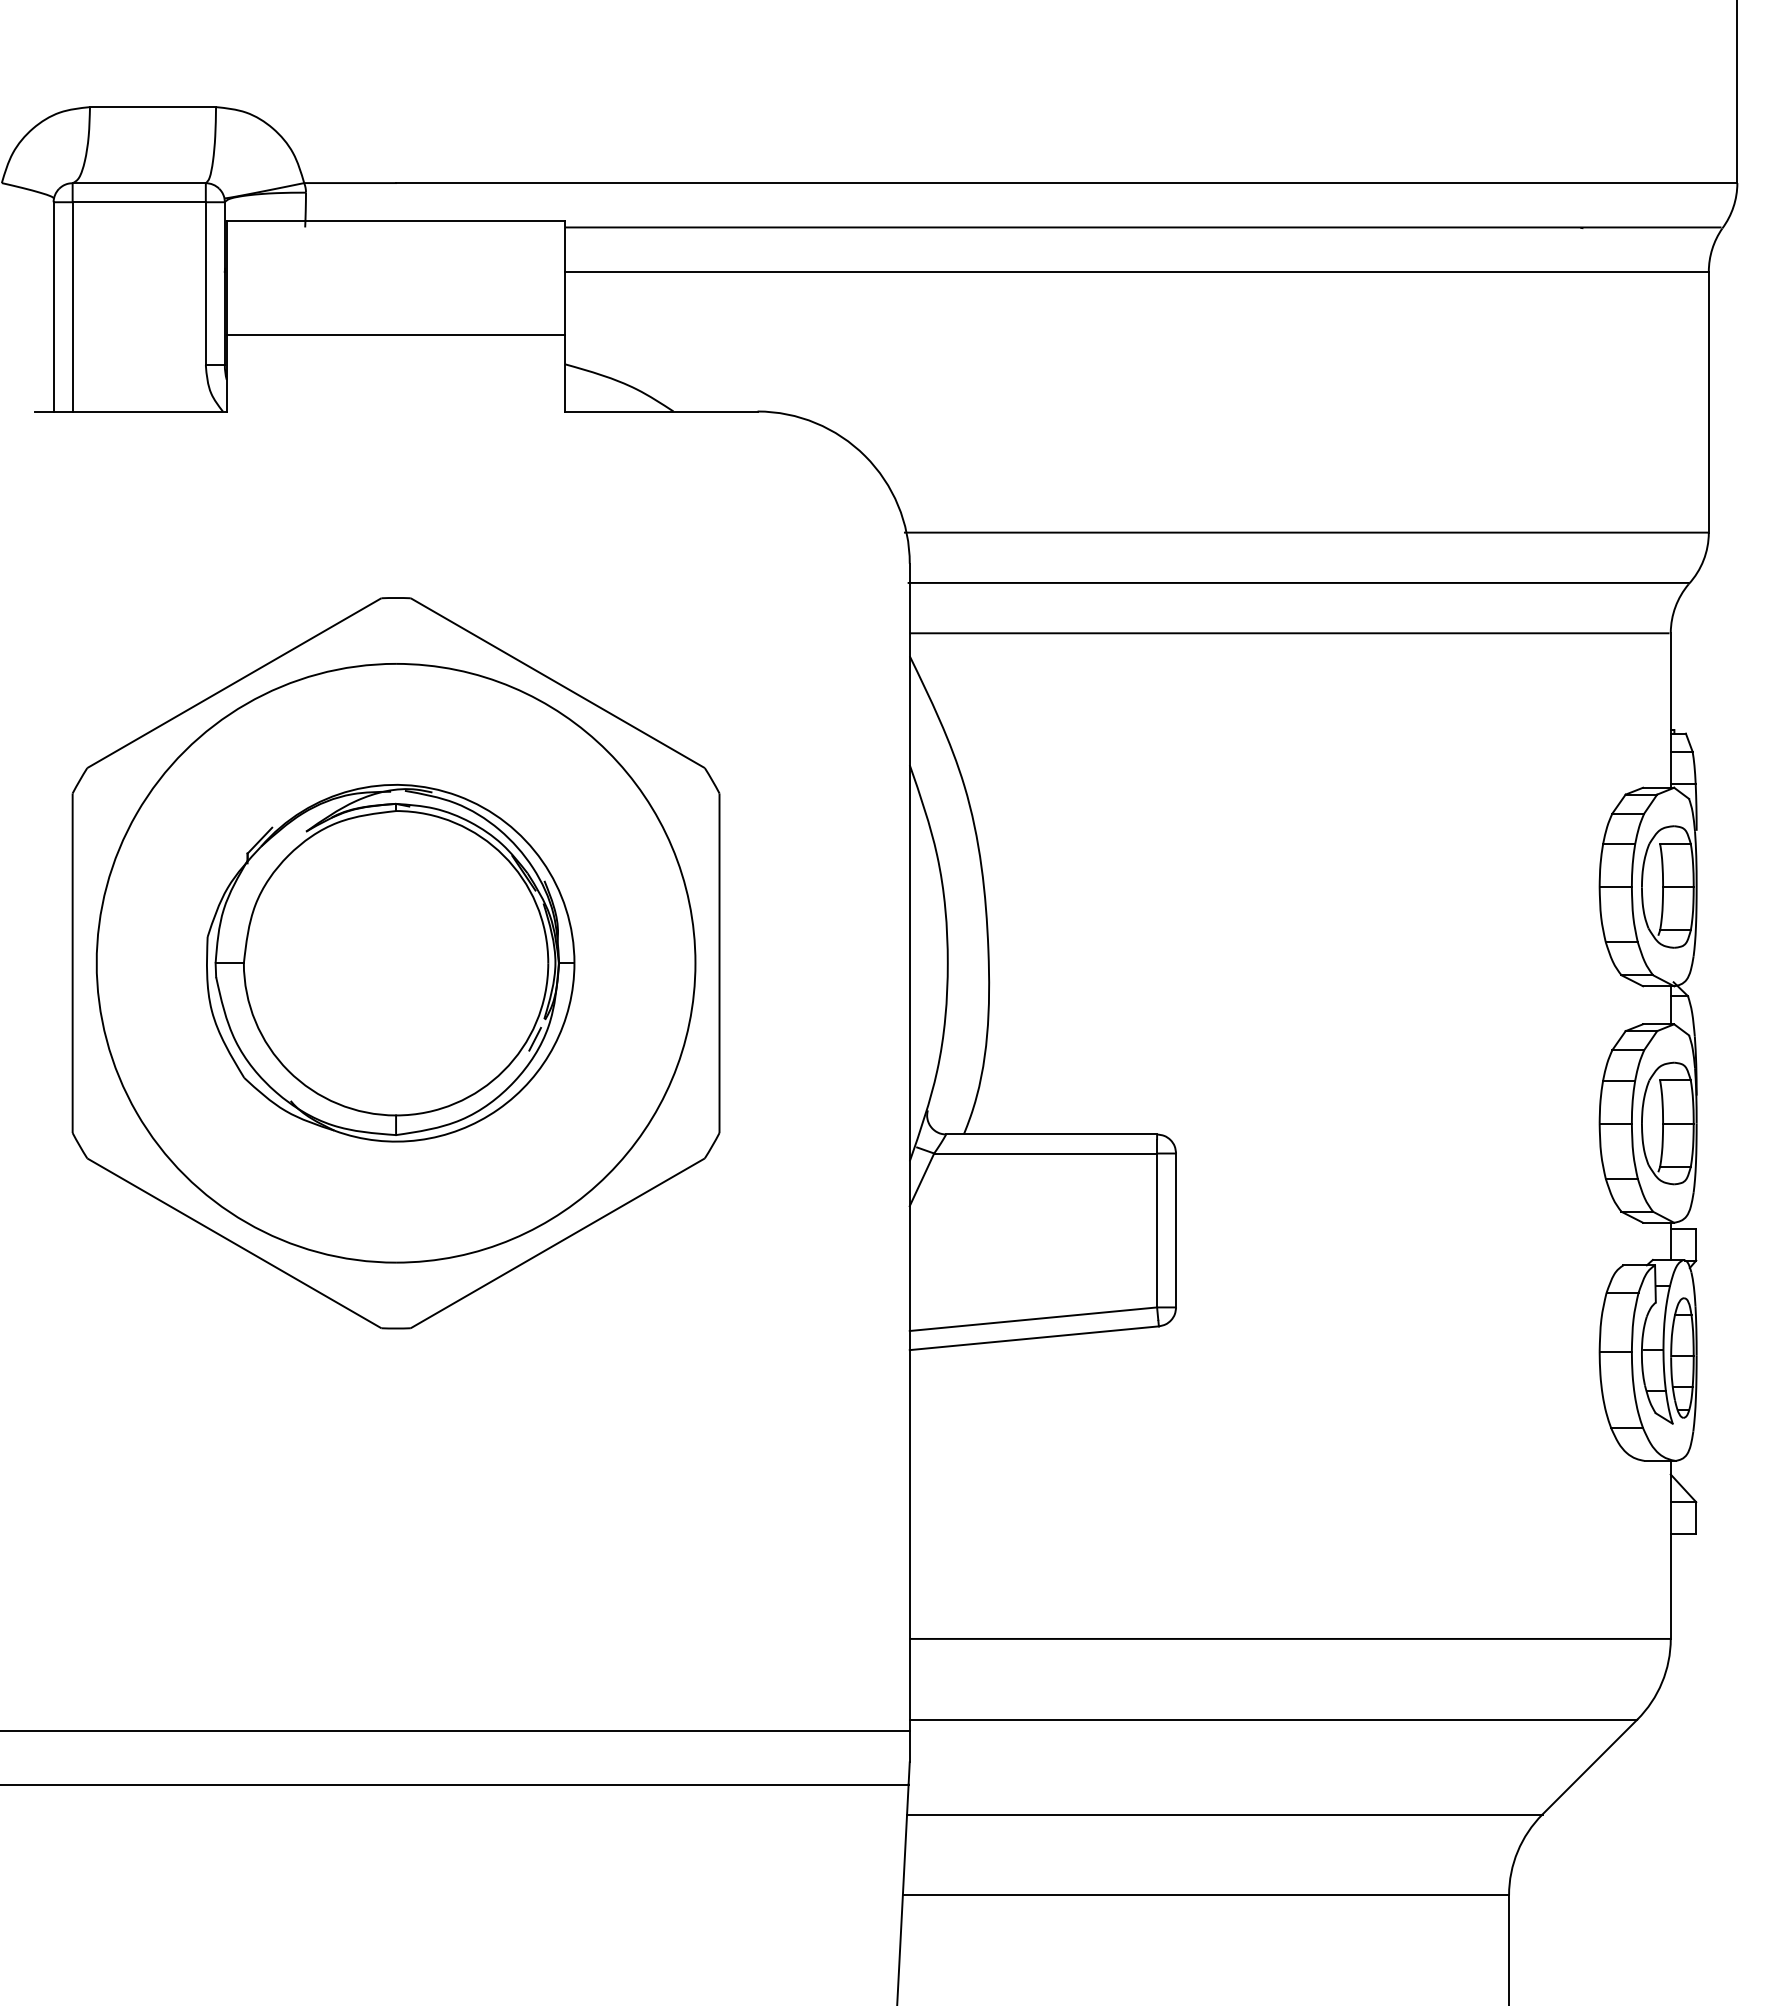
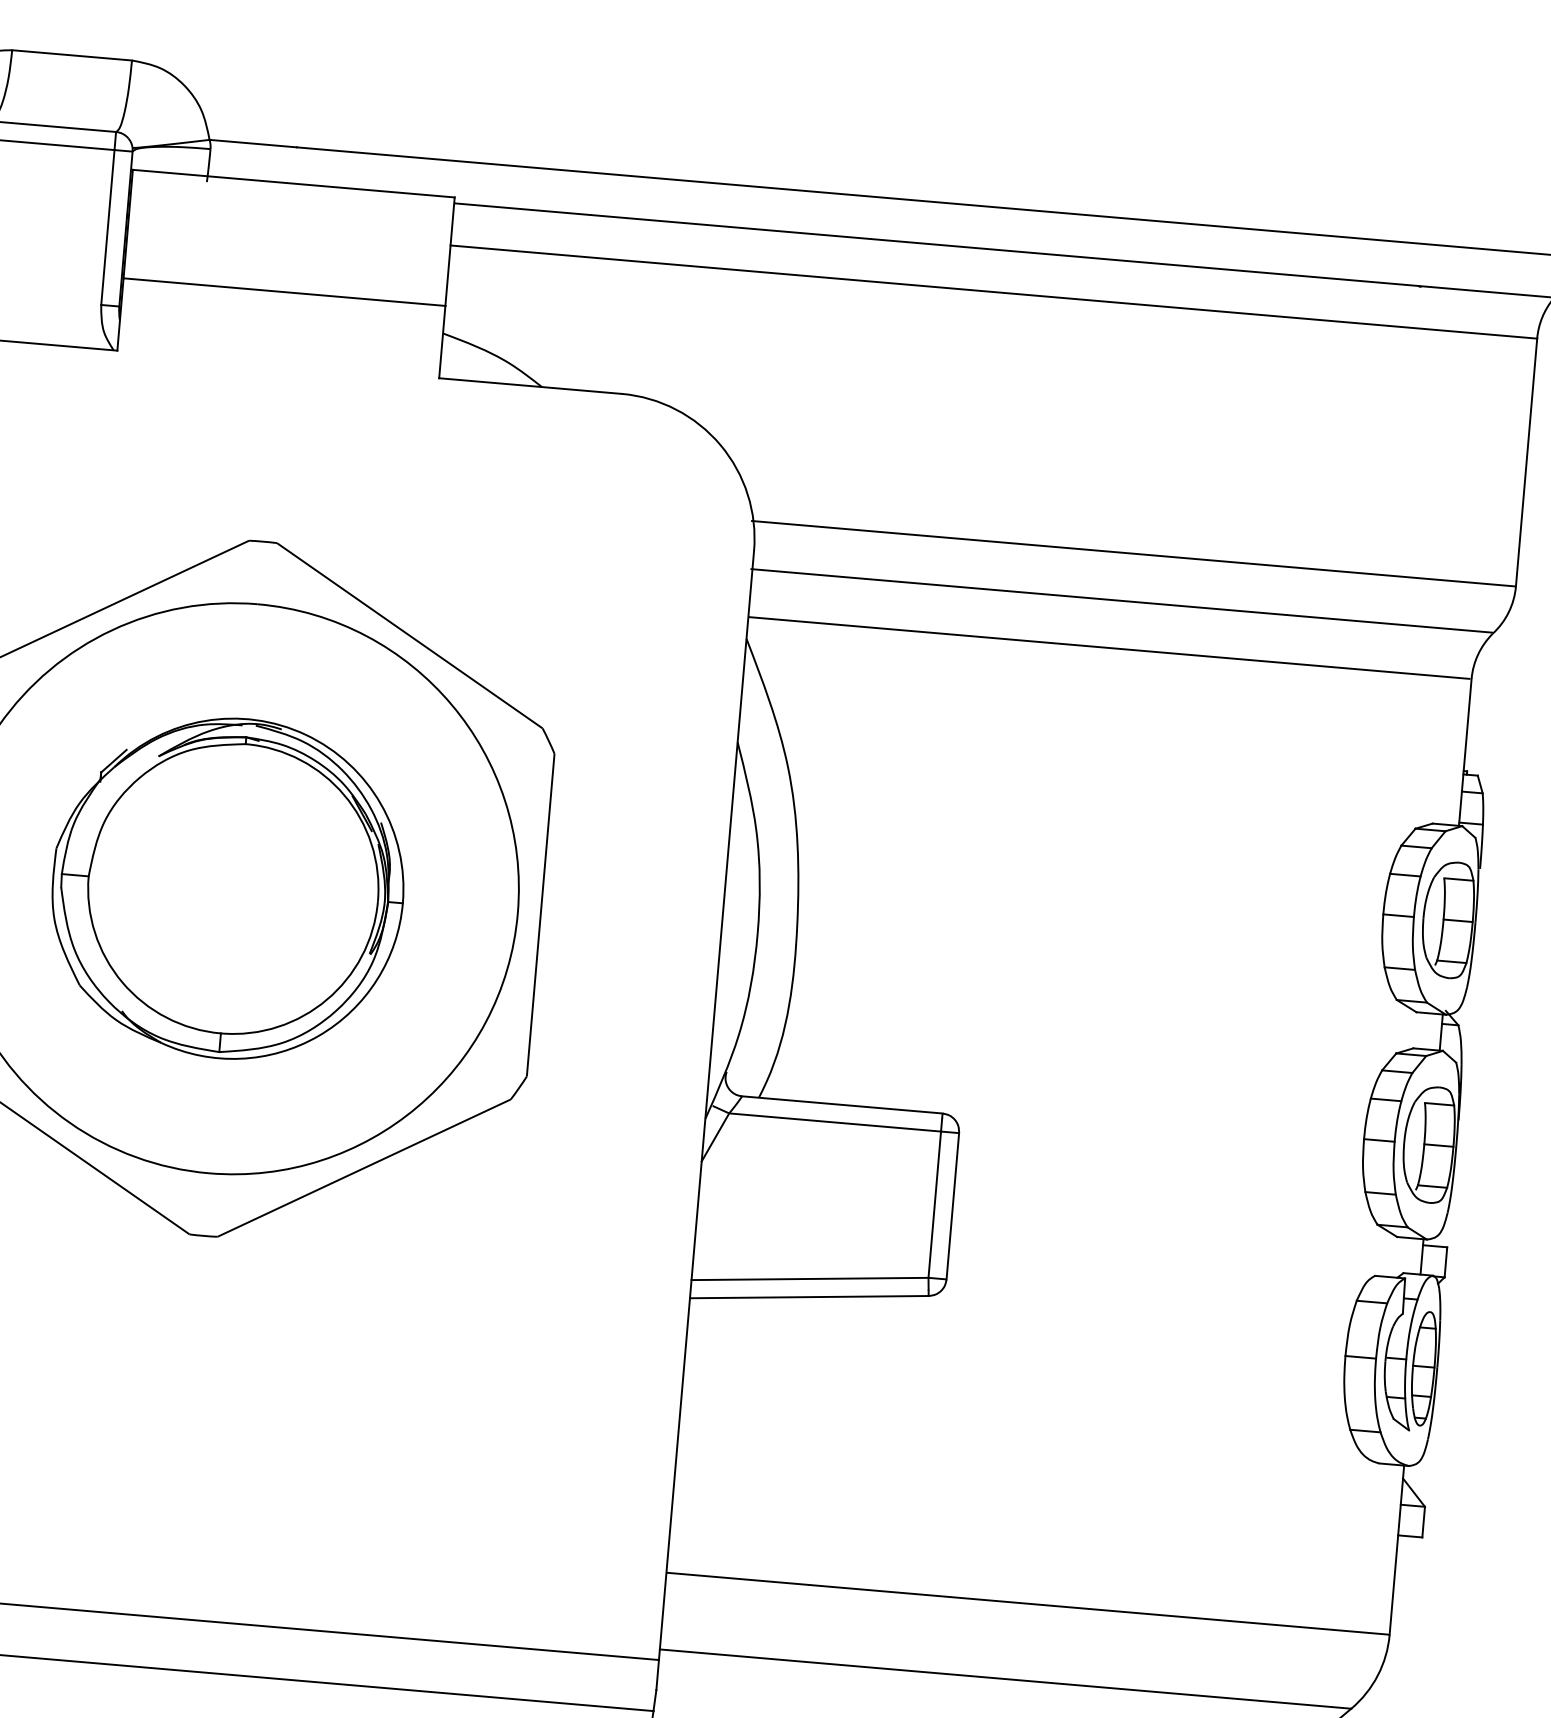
line: (534, 1038) -> (358, 971), removed

